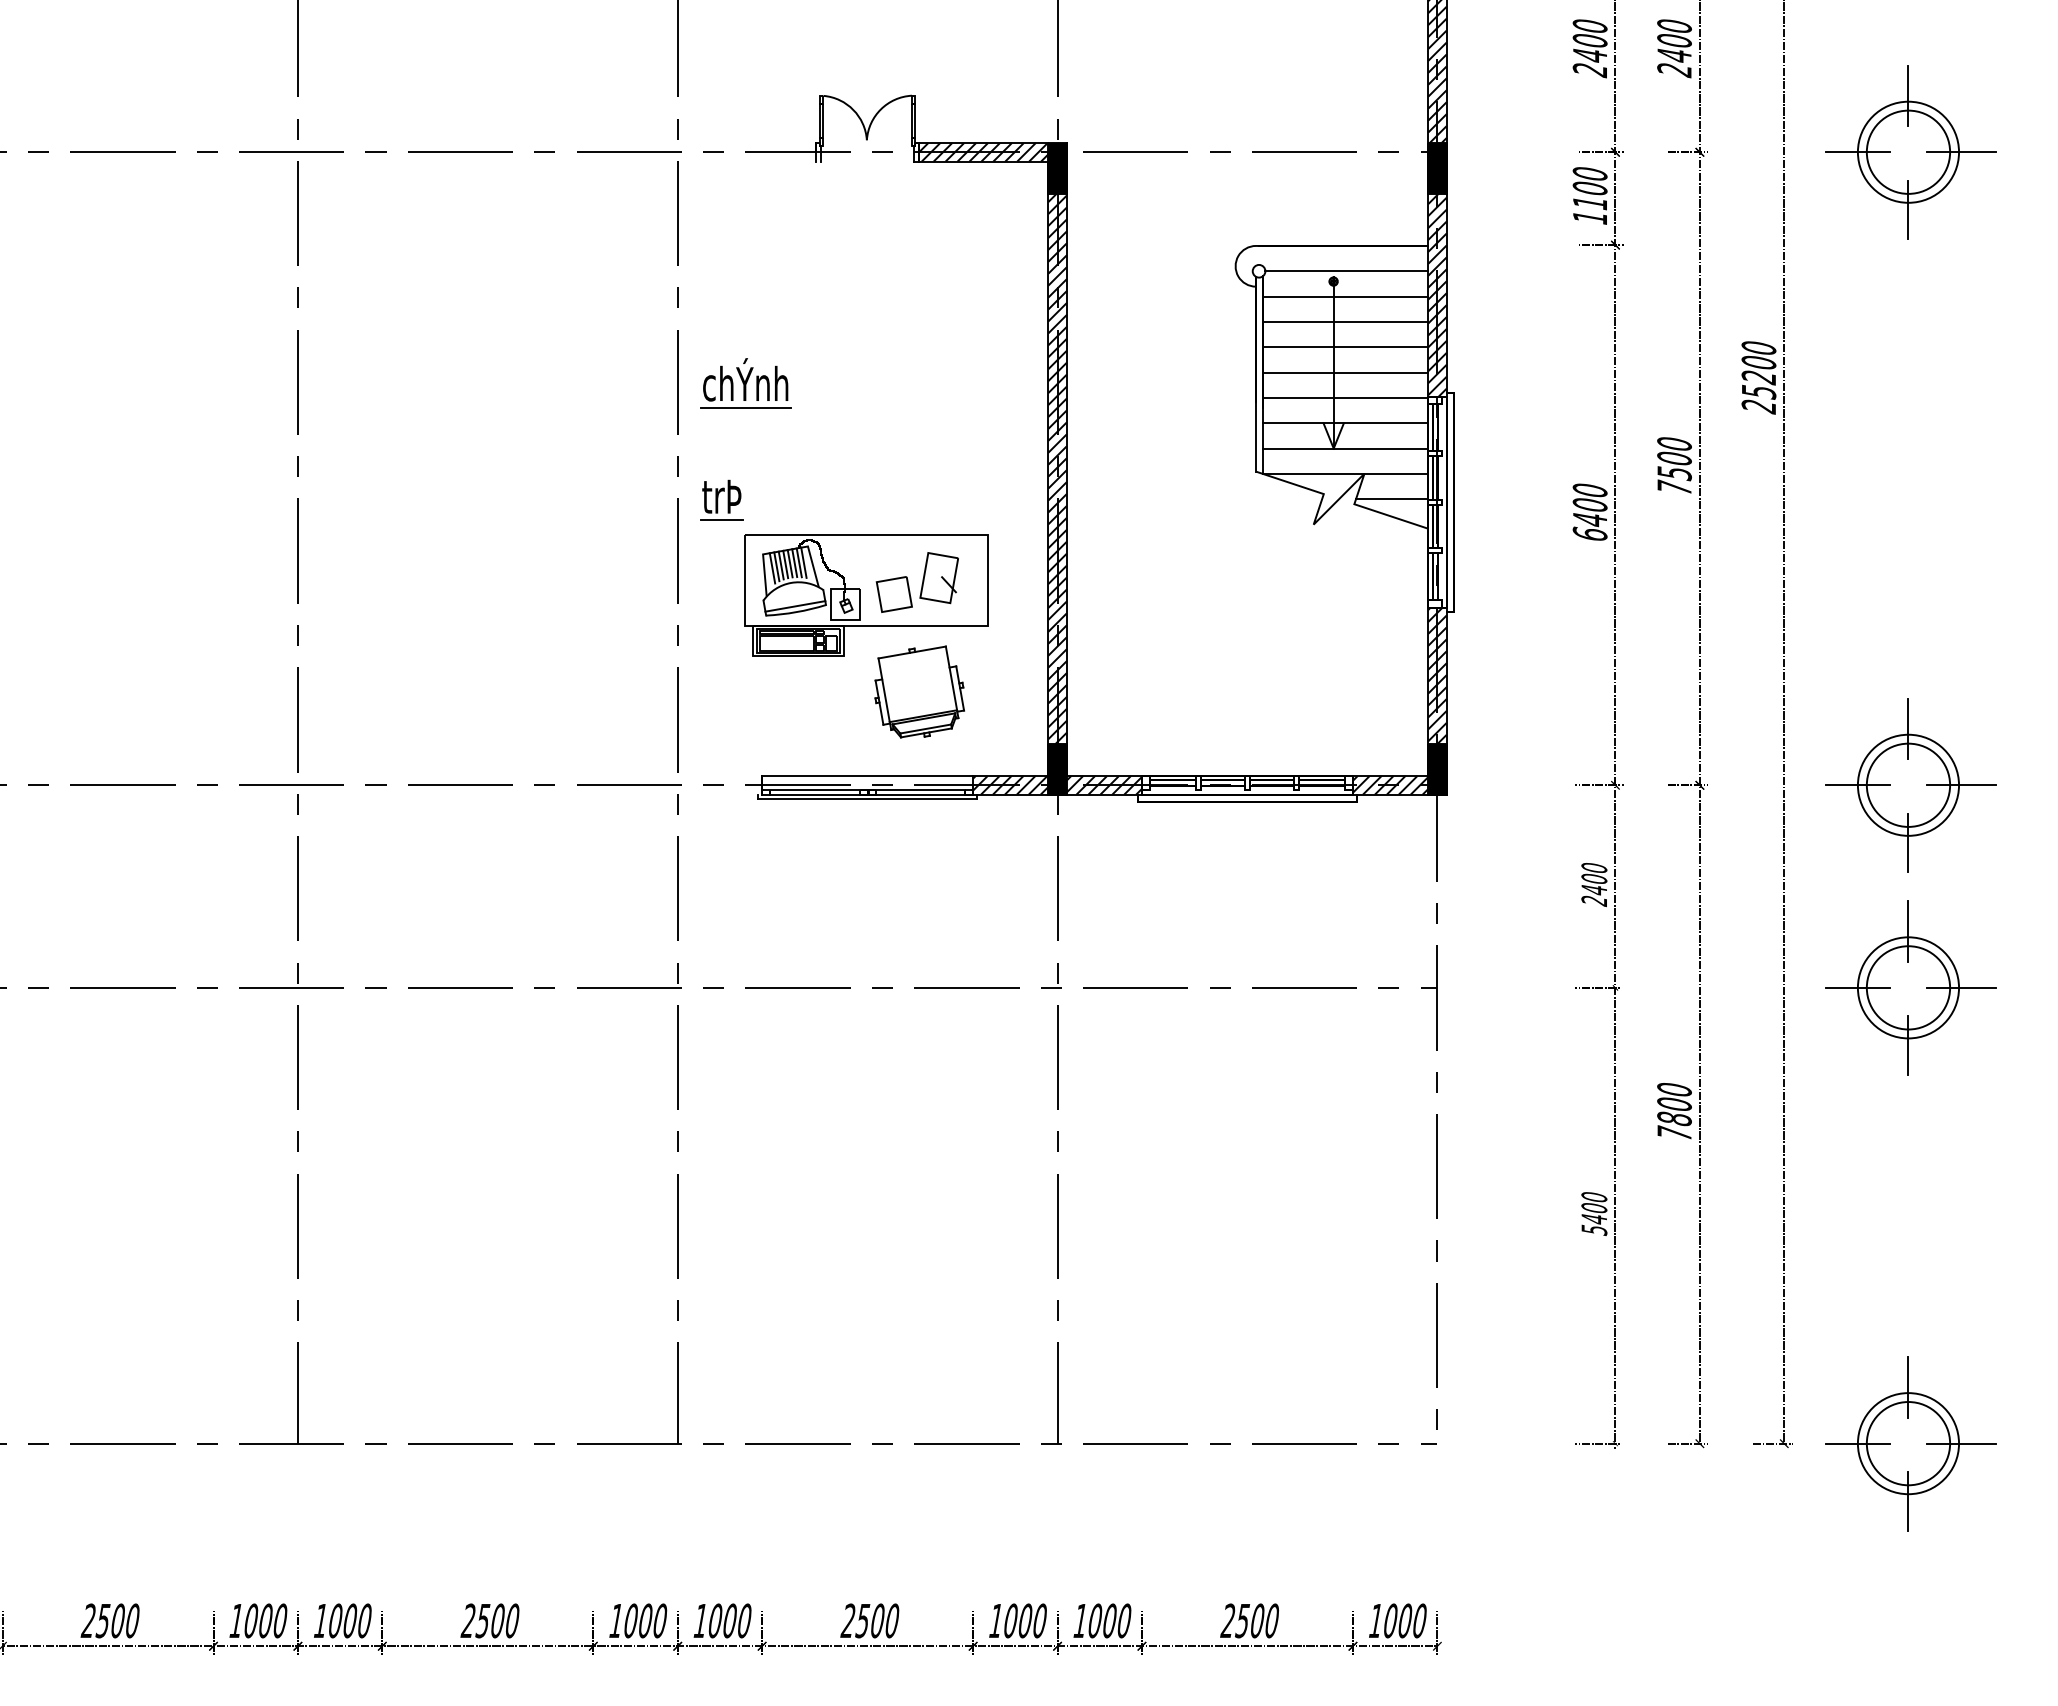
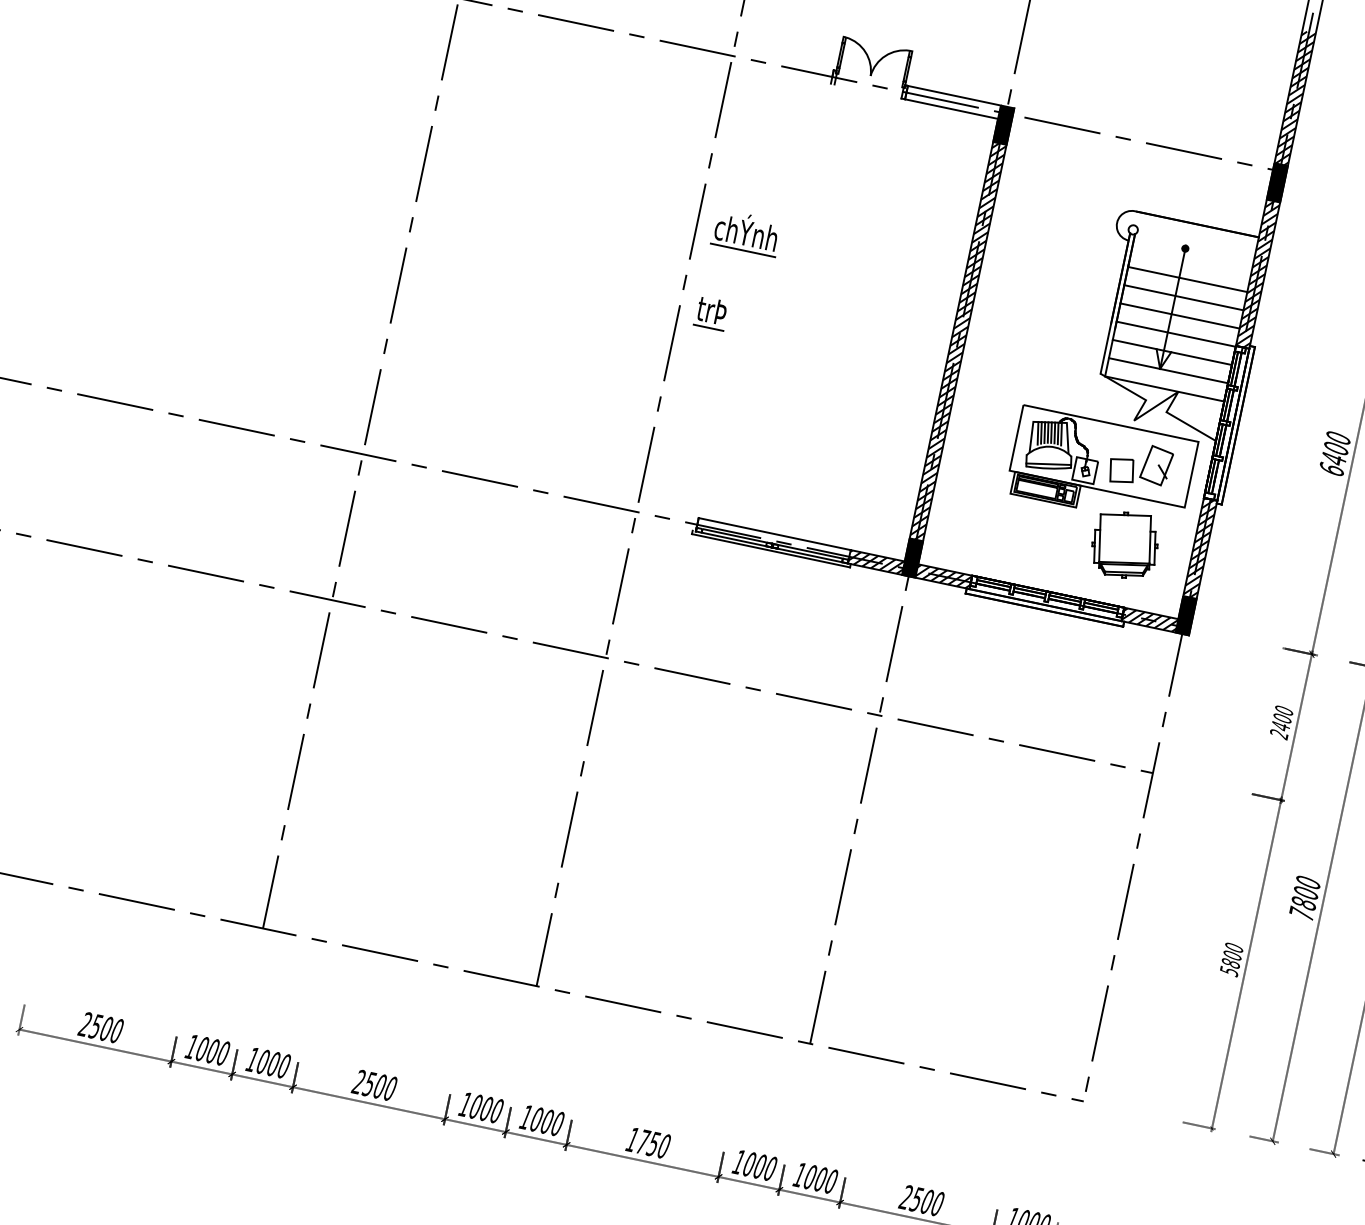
hatch: (983, 151) -> (952, 101), removed
line: (1346, 271) -> (1196, 243), removed
line: (1345, 296) -> (1191, 261), removed
line: (1392, 499) -> (1194, 414), removed
part: (866, 626) -> (1096, 489), moved
text: (1594, 1218) -> (1231, 963), 5400 -> 5800
text: (862, 1620) -> (642, 1141), 2500 -> 1750

